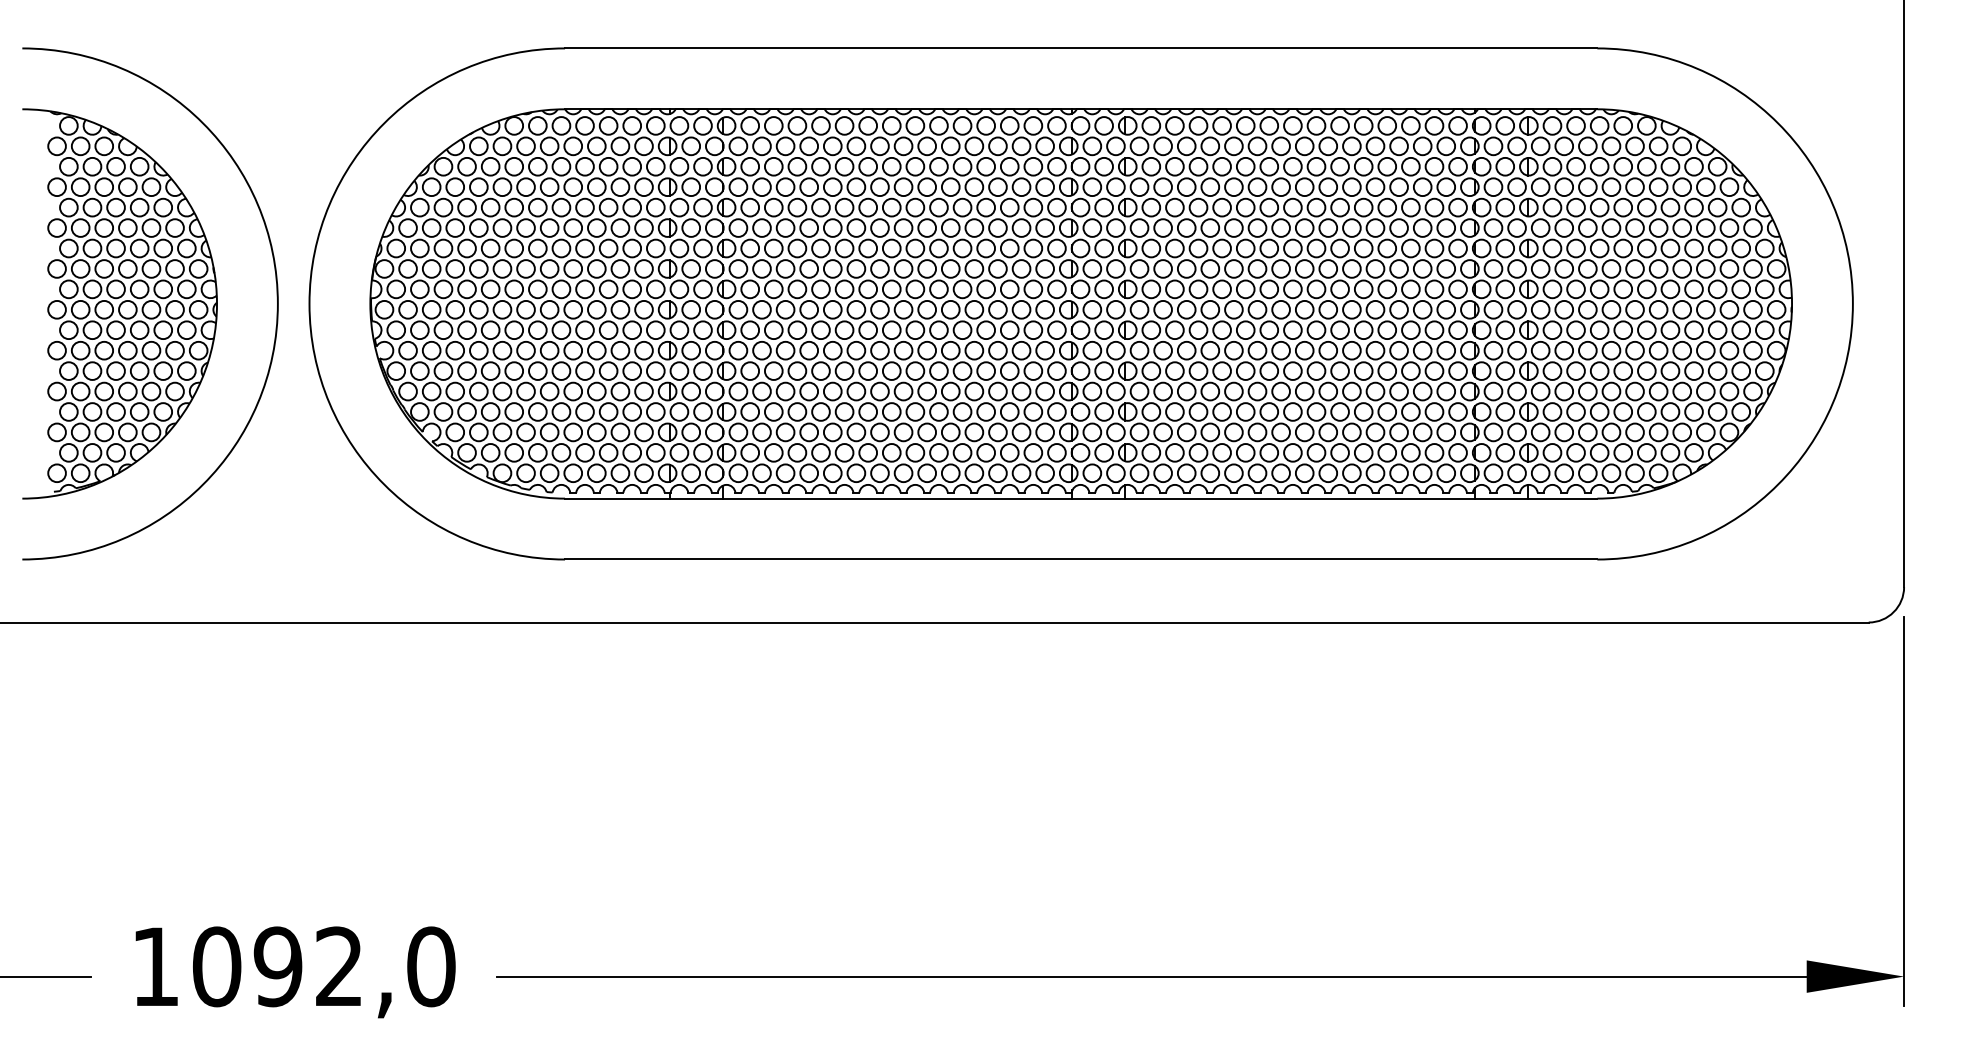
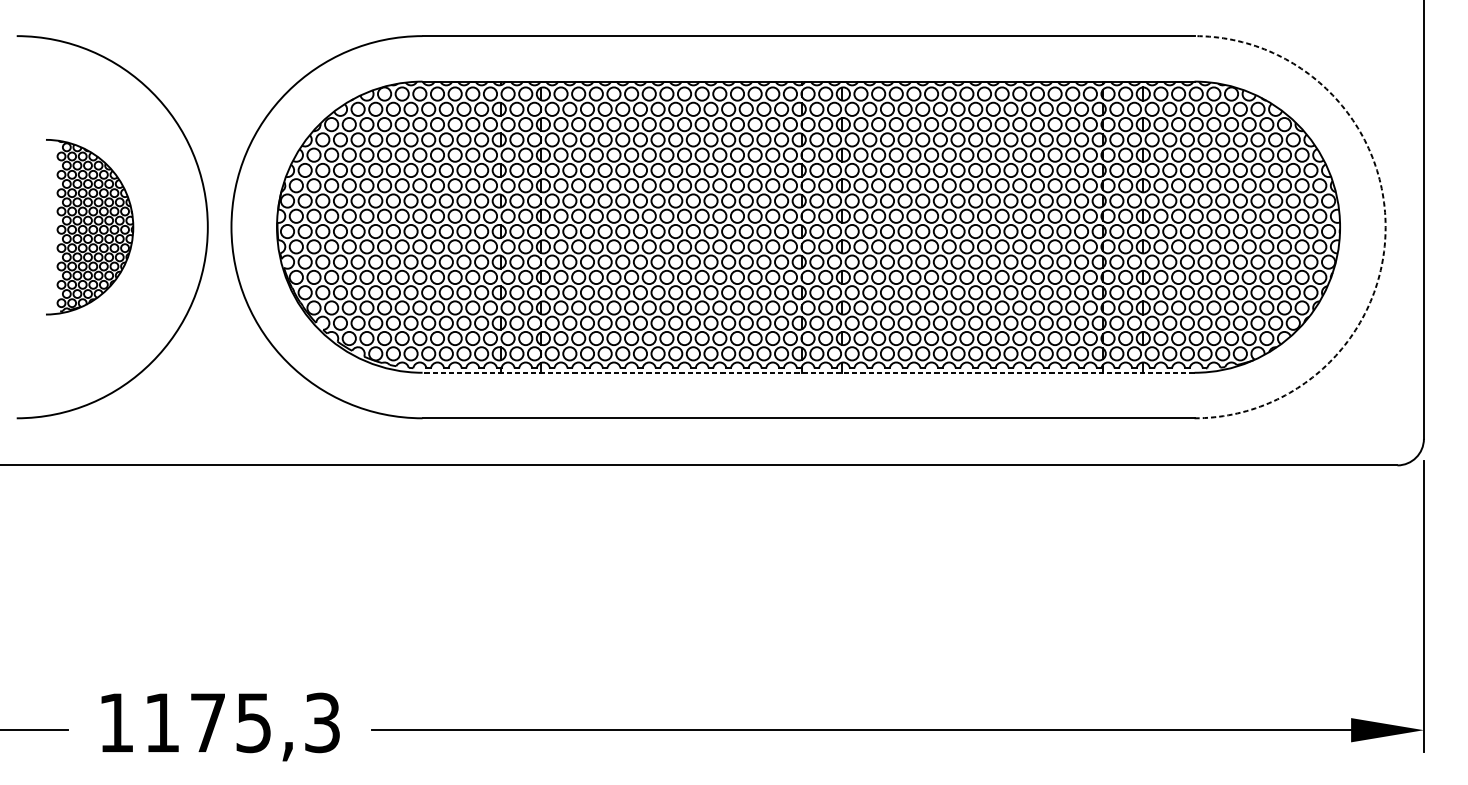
part: (119, 303) -> (89, 226), size x0.6
arc: (1852, 303) -> (1385, 226), solid -> dashed
line: (1080, 498) -> (808, 372), solid -> dashed
text: (324, 966) -> (242, 722), 1092,0 -> 1175,3

